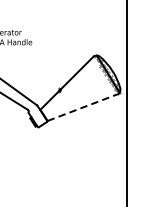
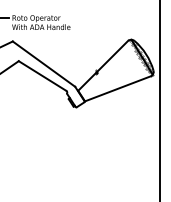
line: (83, 107) -> (118, 88), dashed -> solid

